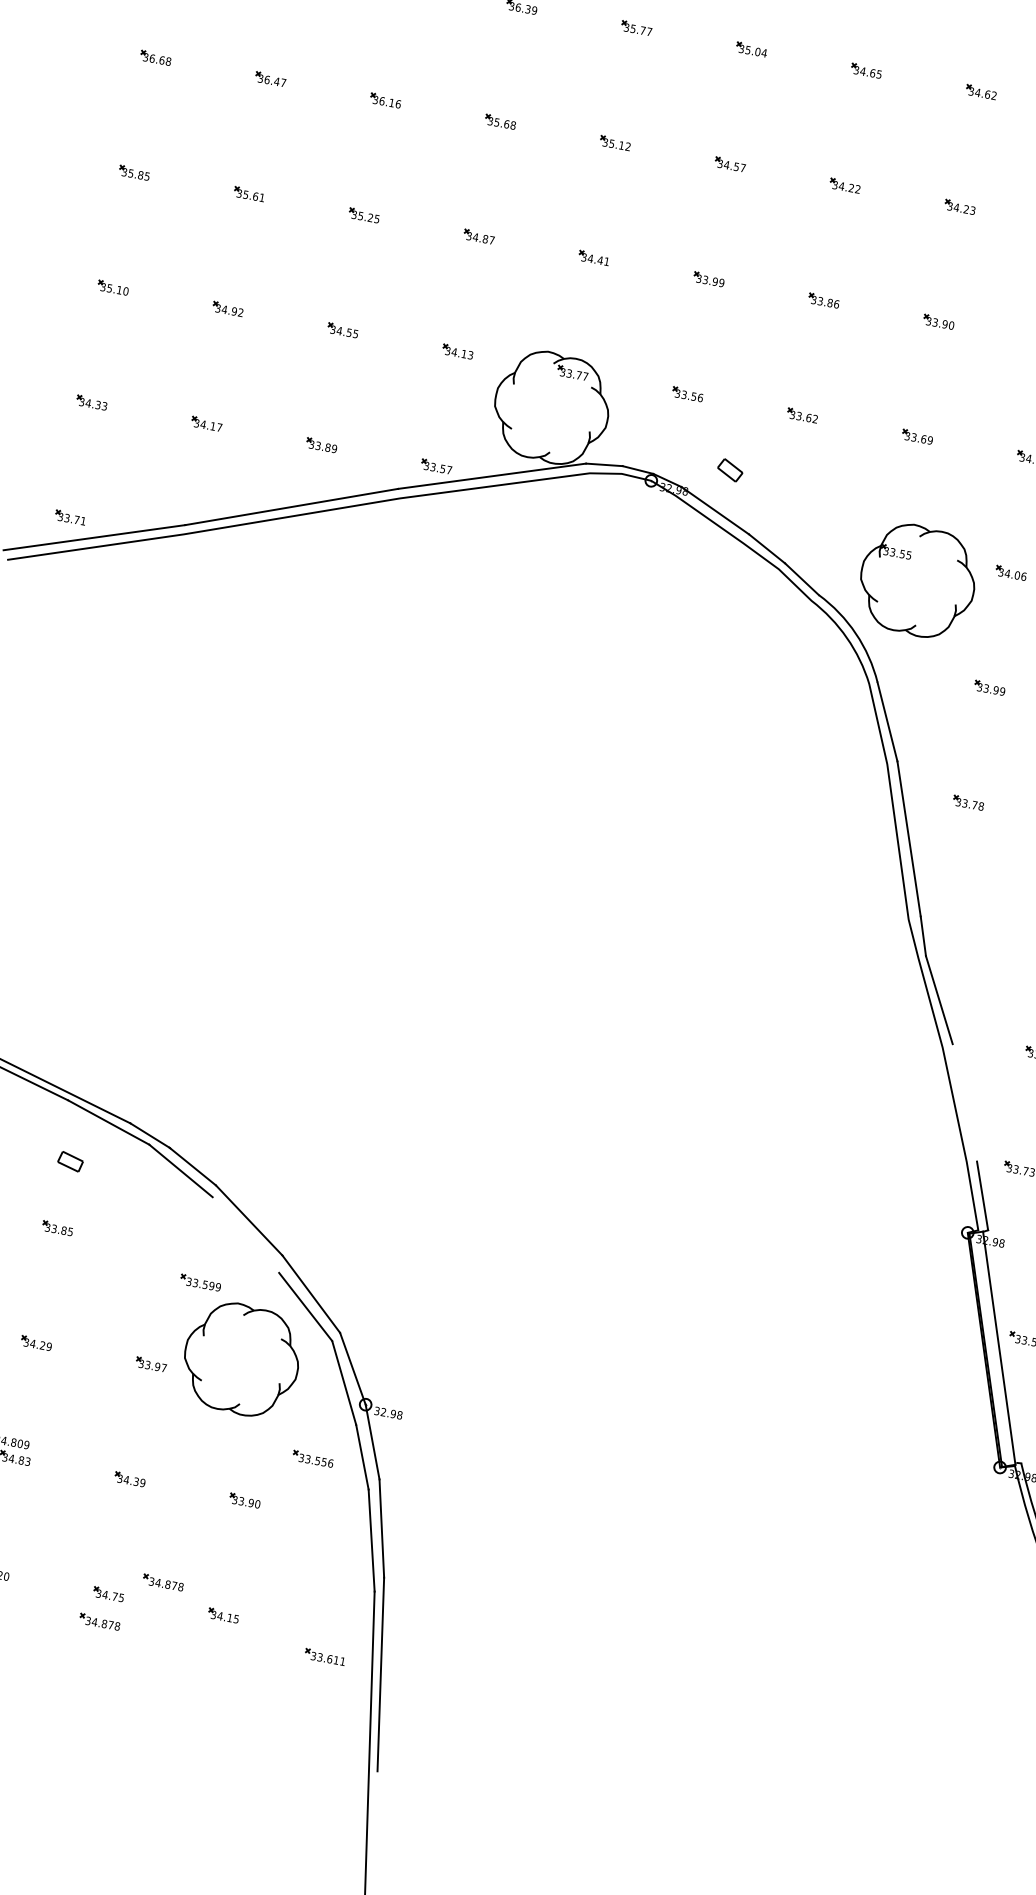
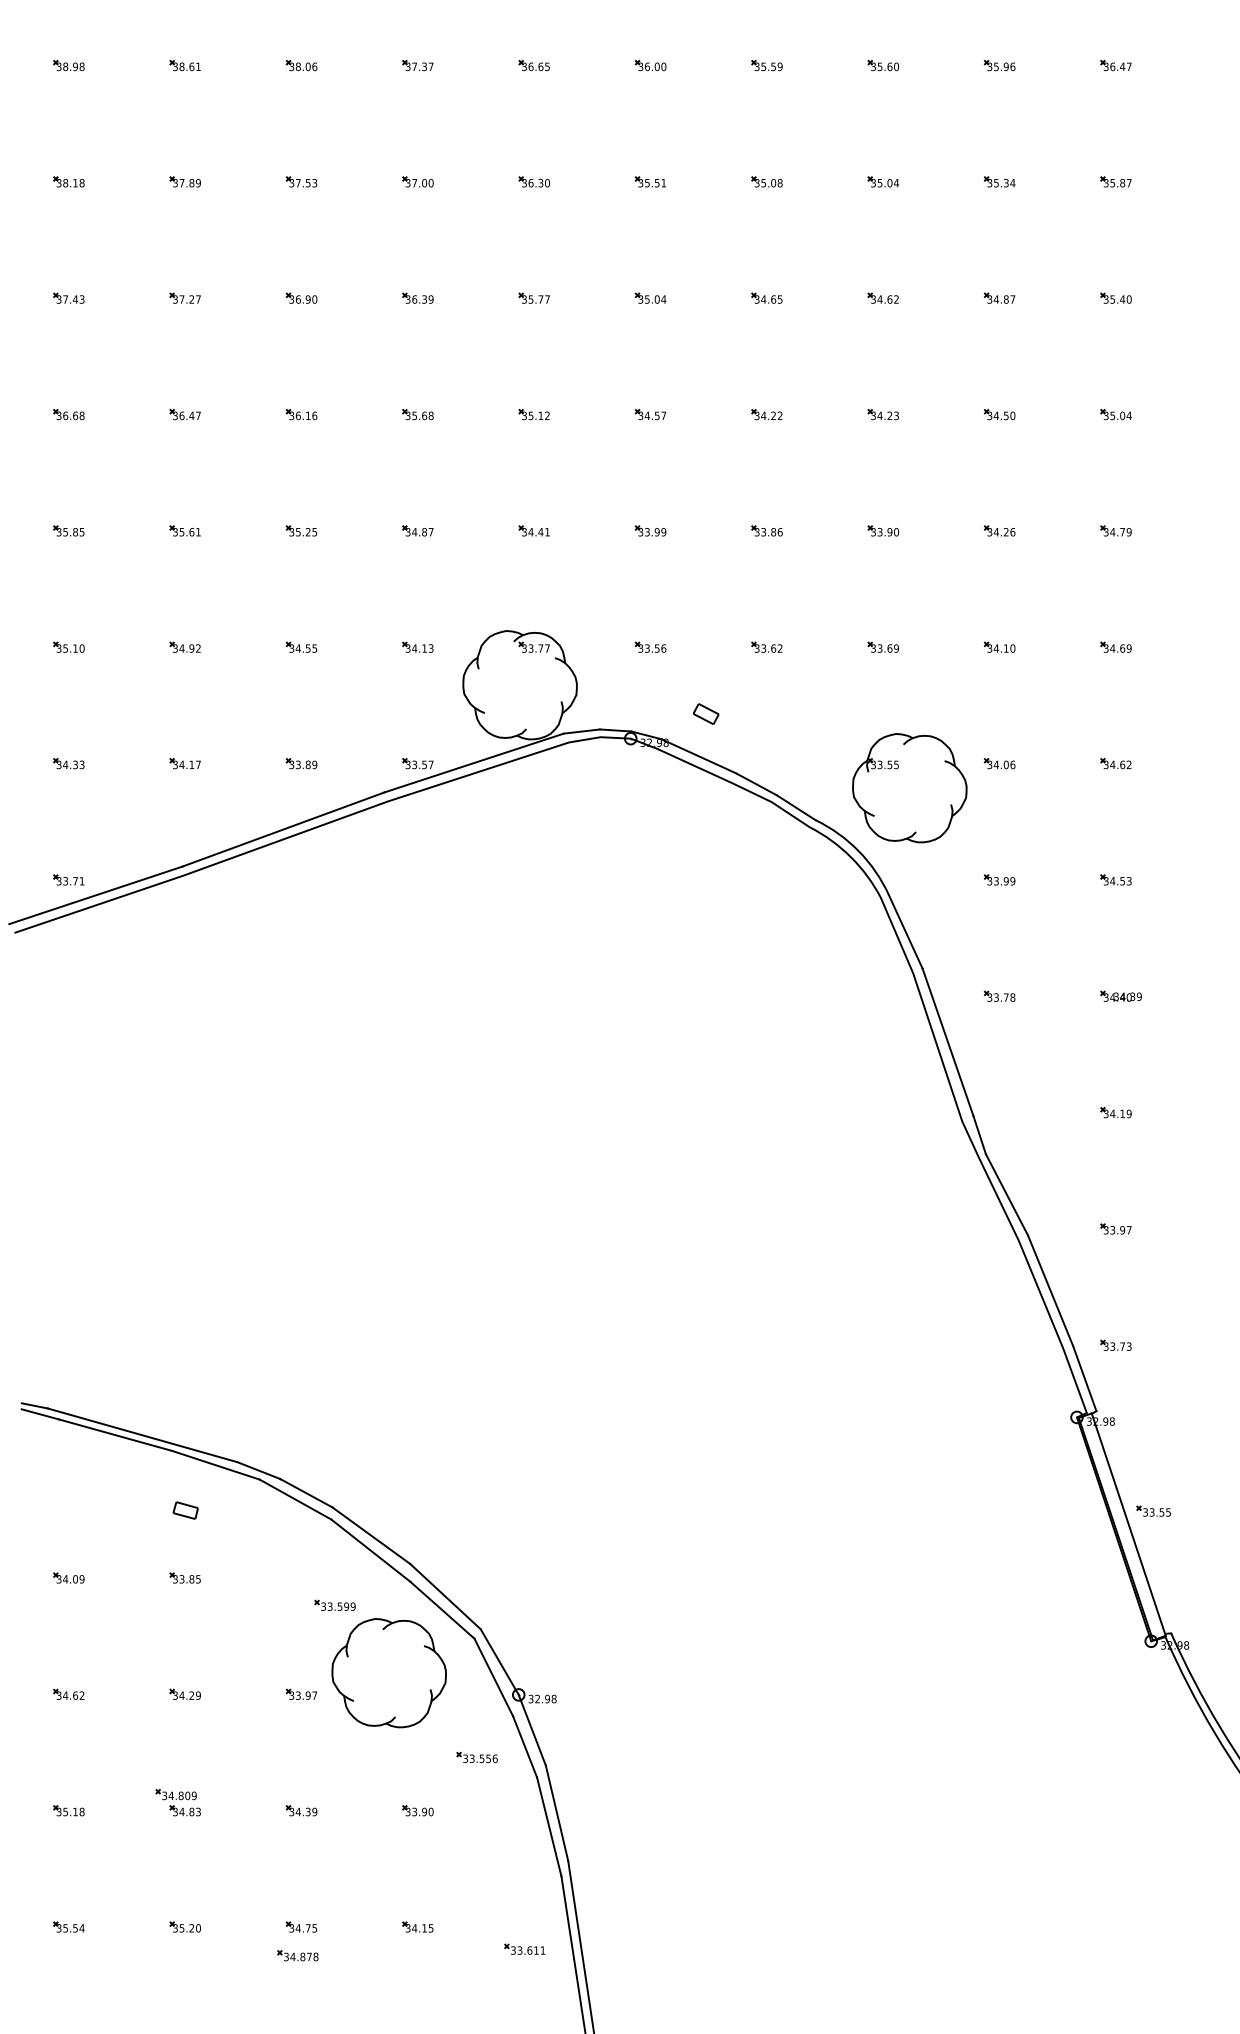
line: (964, 1102) -> (1050, 1290), added
line: (245, 1234) -> (370, 1550), added
part: (162, 1582) -> (352, 1905), removed

